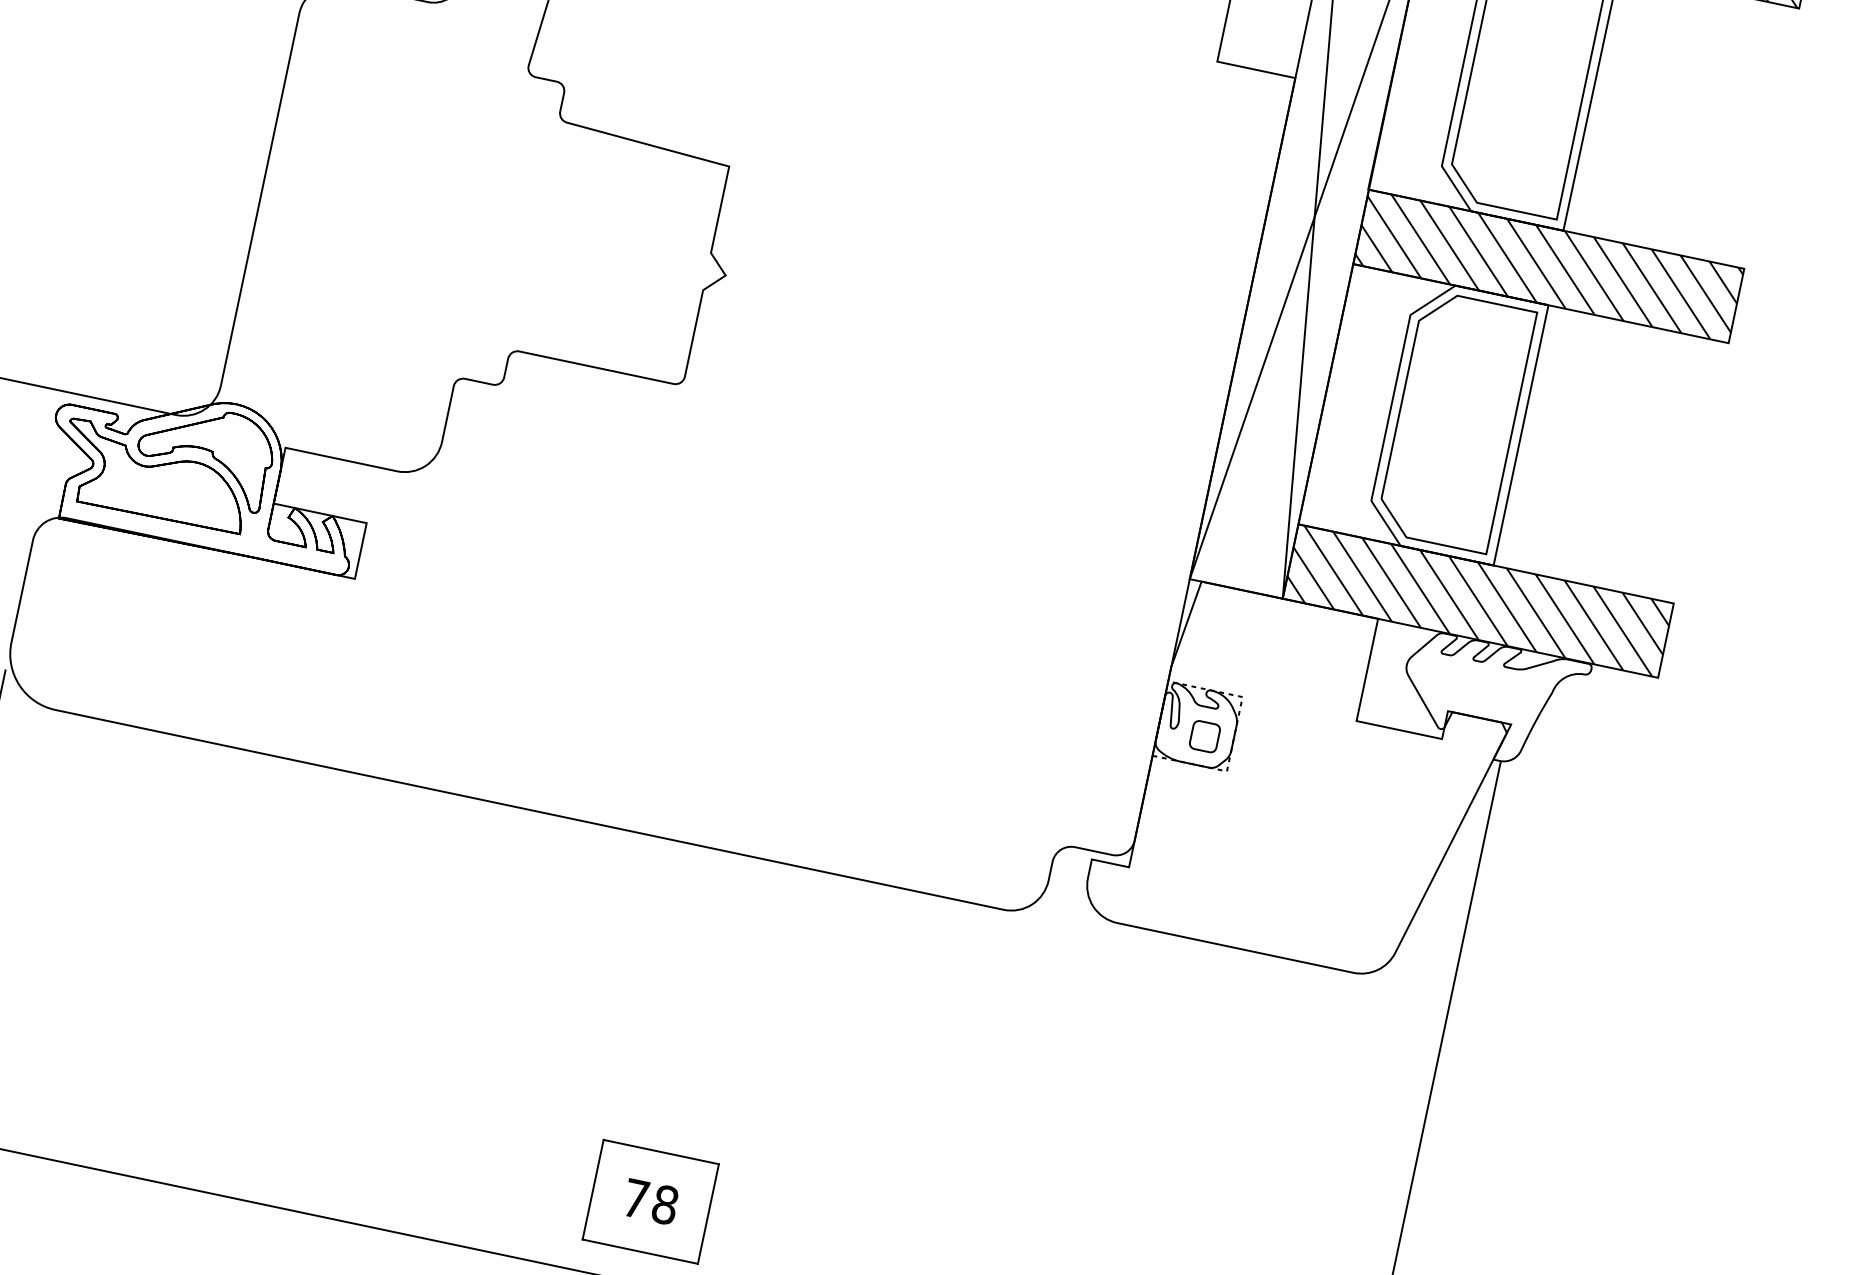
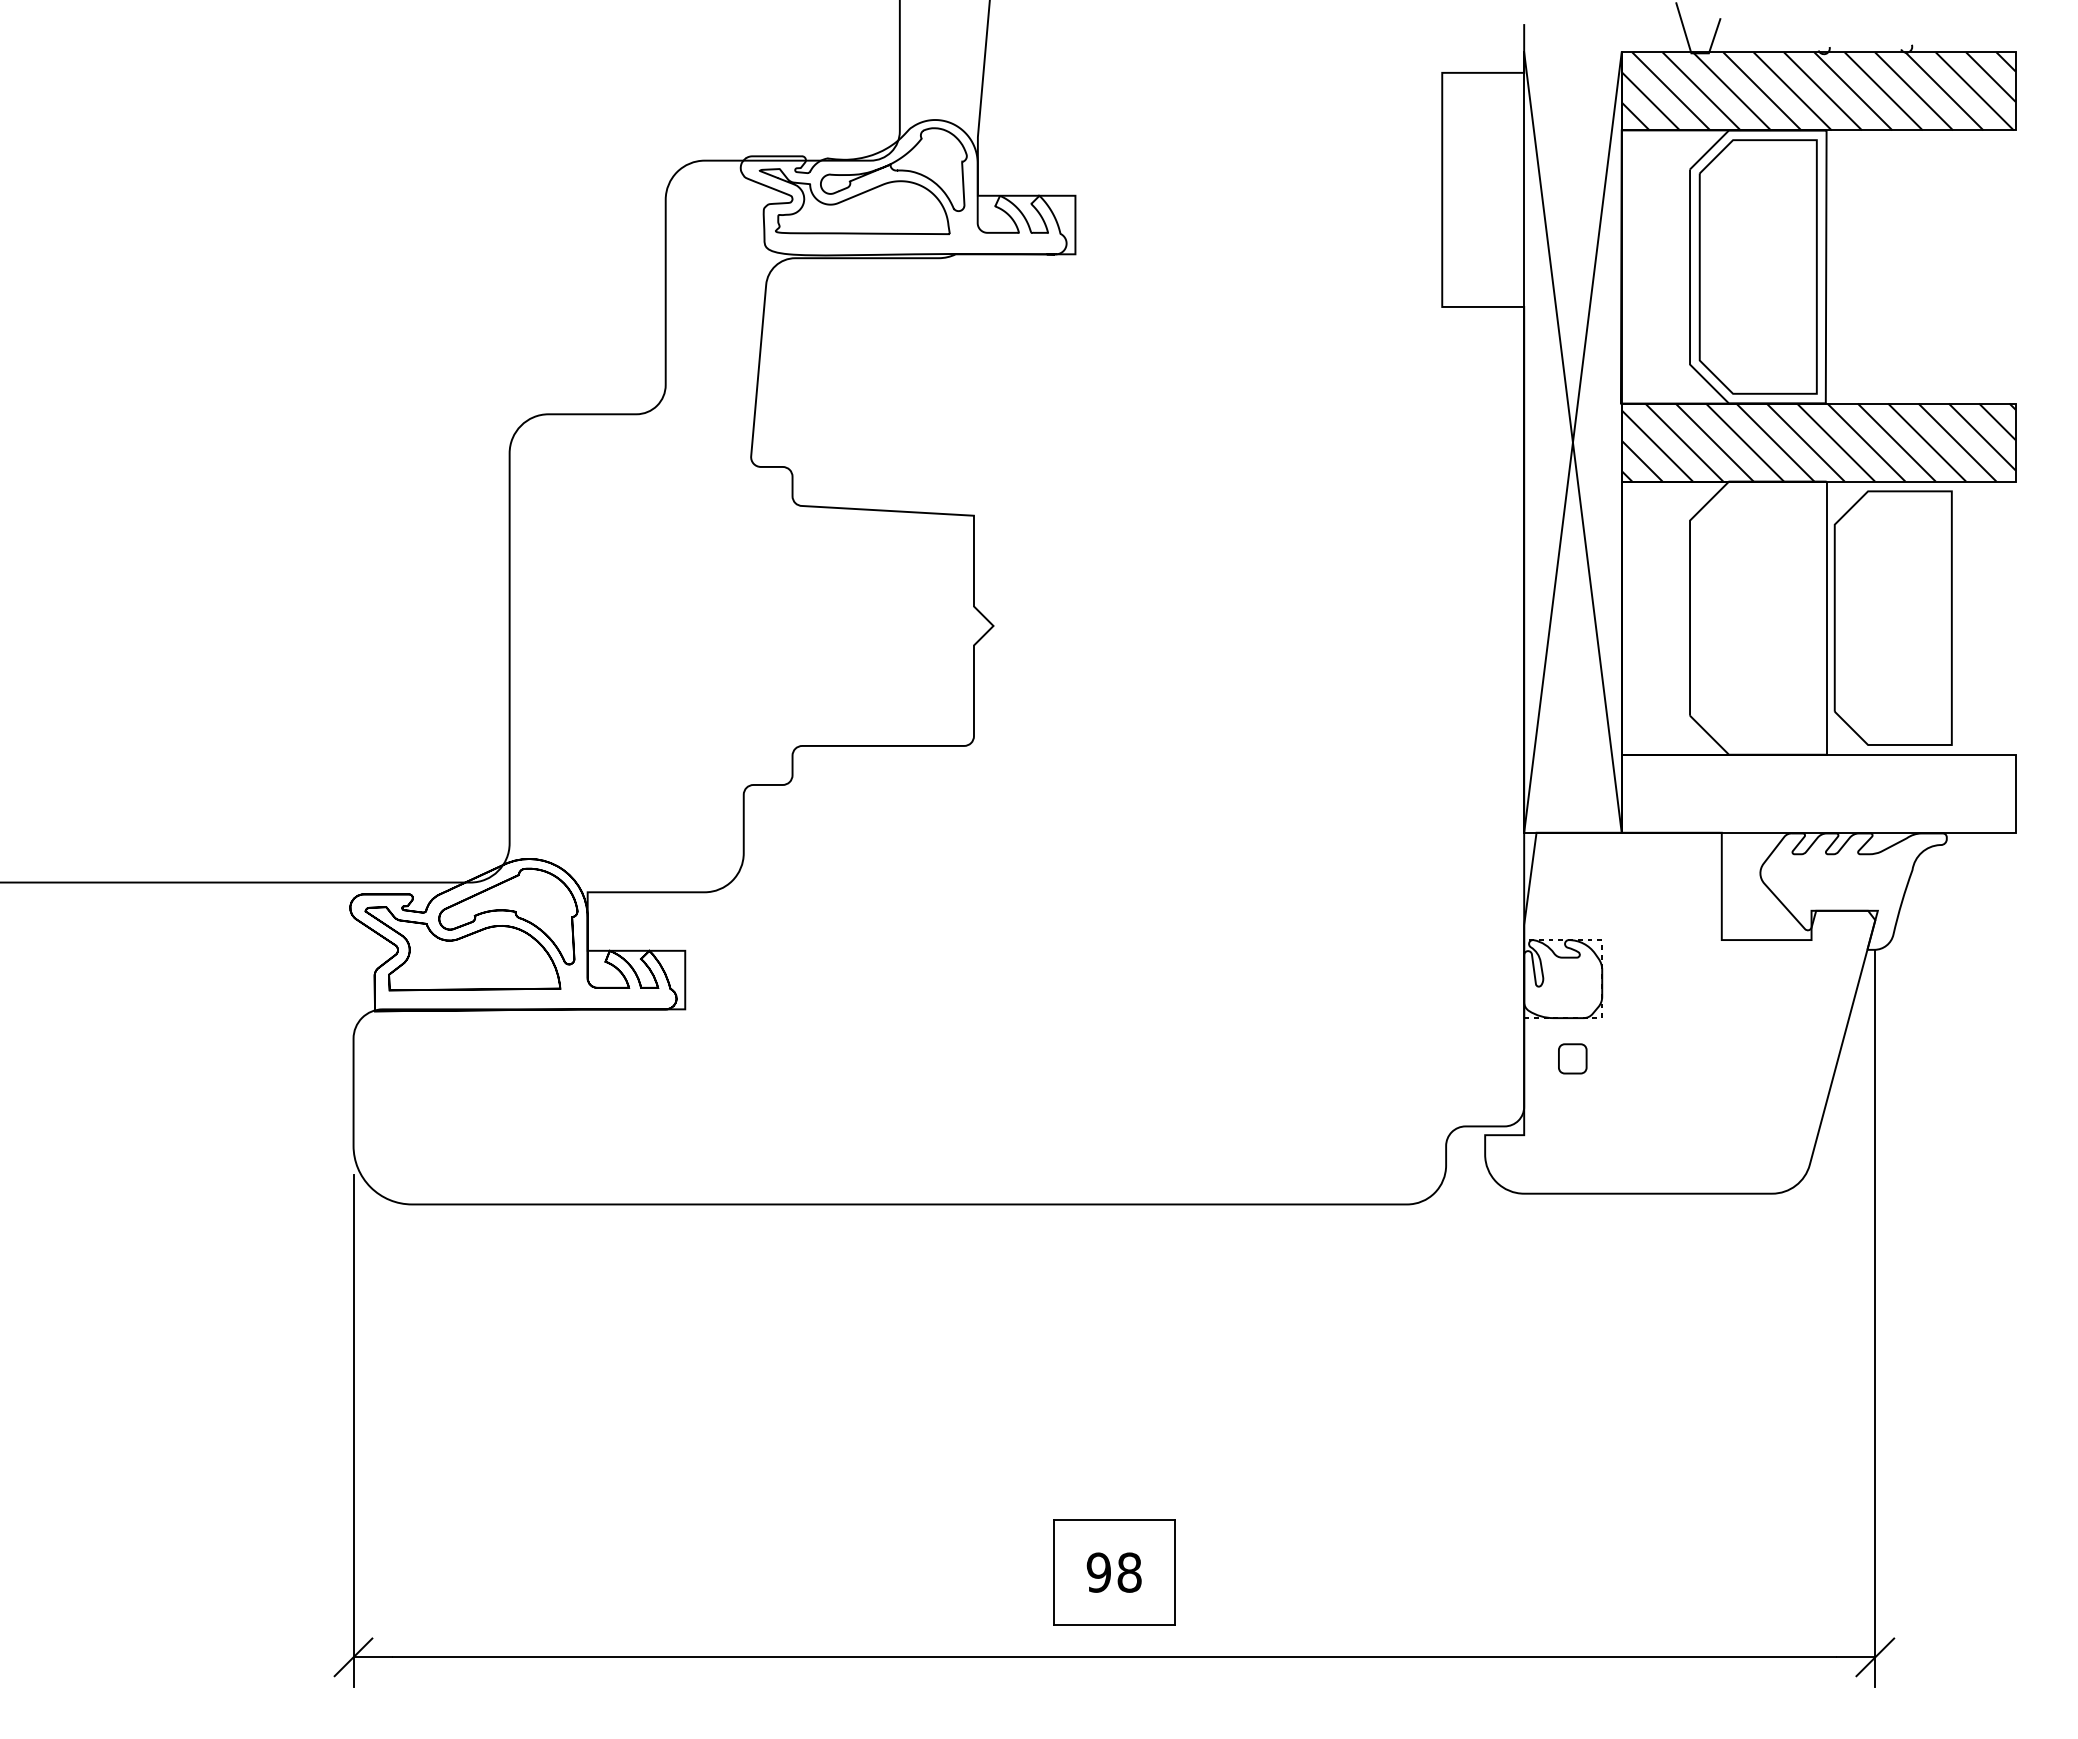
part: (1455, 420) -> (1892, 617), moved
hatch: (1478, 600) -> (1818, 793), removed
part: (1204, 736) -> (1572, 1058), moved
text: (635, 1198) -> (1098, 1572), 78 -> 98

